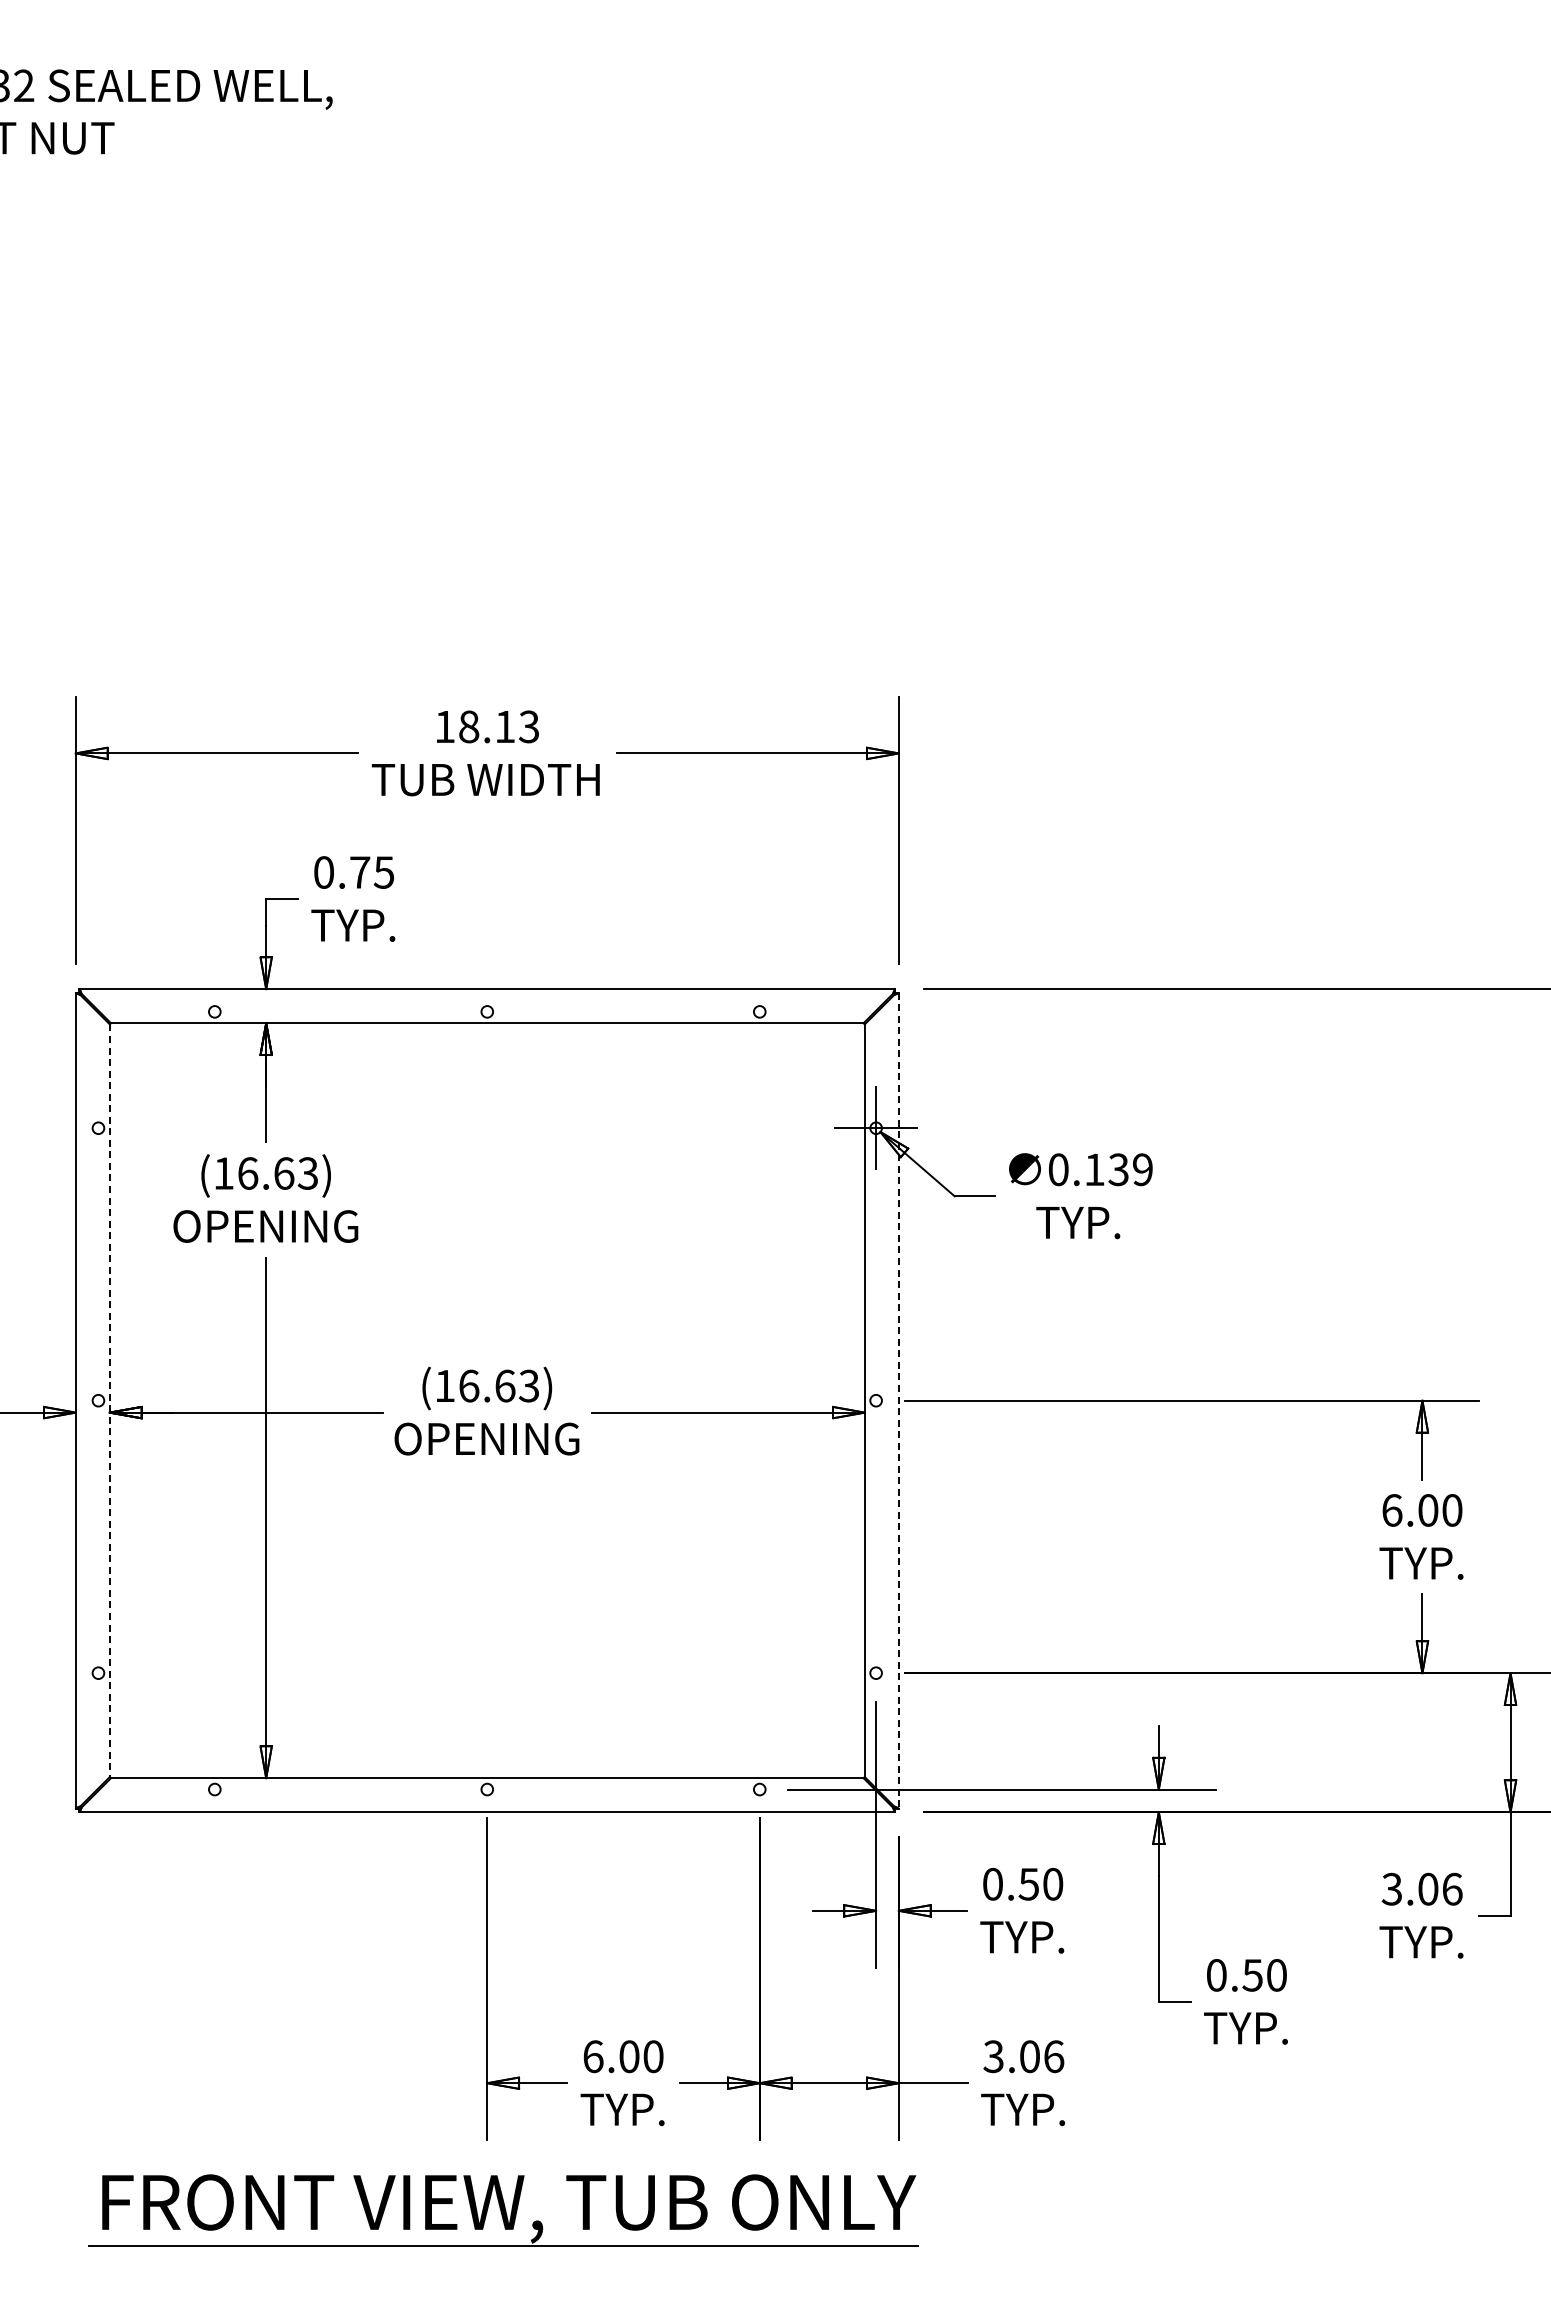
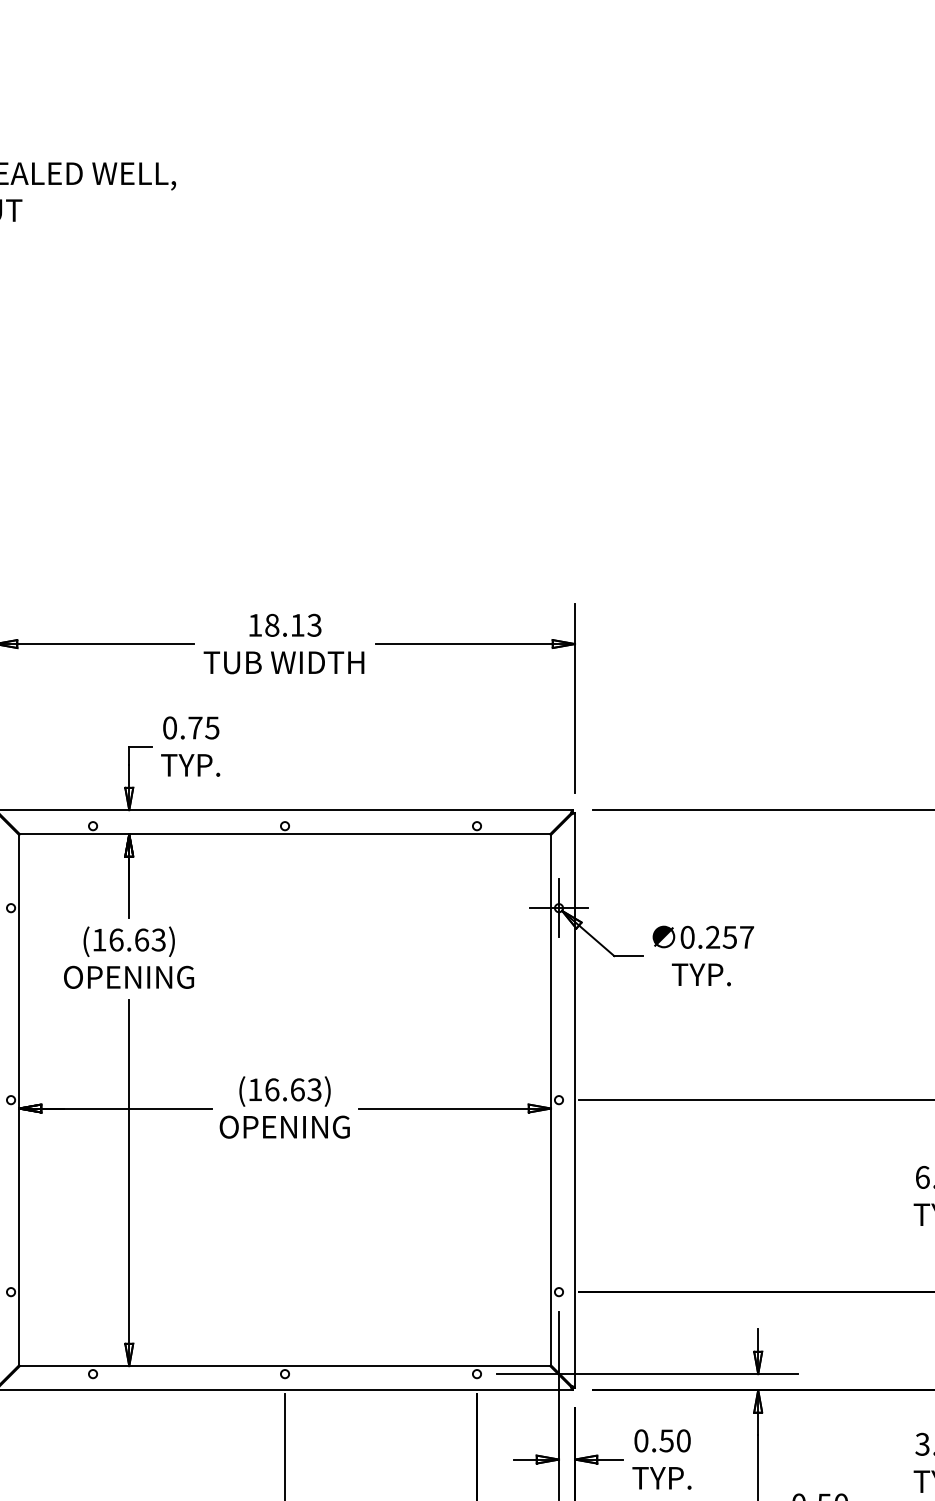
text: (1118, 1169) -> (729, 937), 0.139 -> 0.257
line: (109, 1401) -> (18, 1100), dashed -> solid
line: (898, 1401) -> (574, 1100), dashed -> solid

